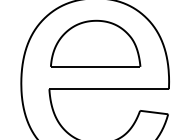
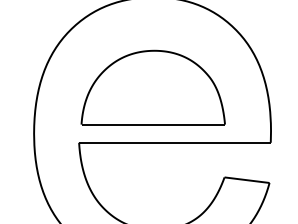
part: (95, 43) -> (153, 87), moved

